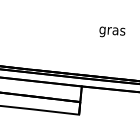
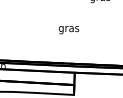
text: (112, 33) -> (69, 30), moved

